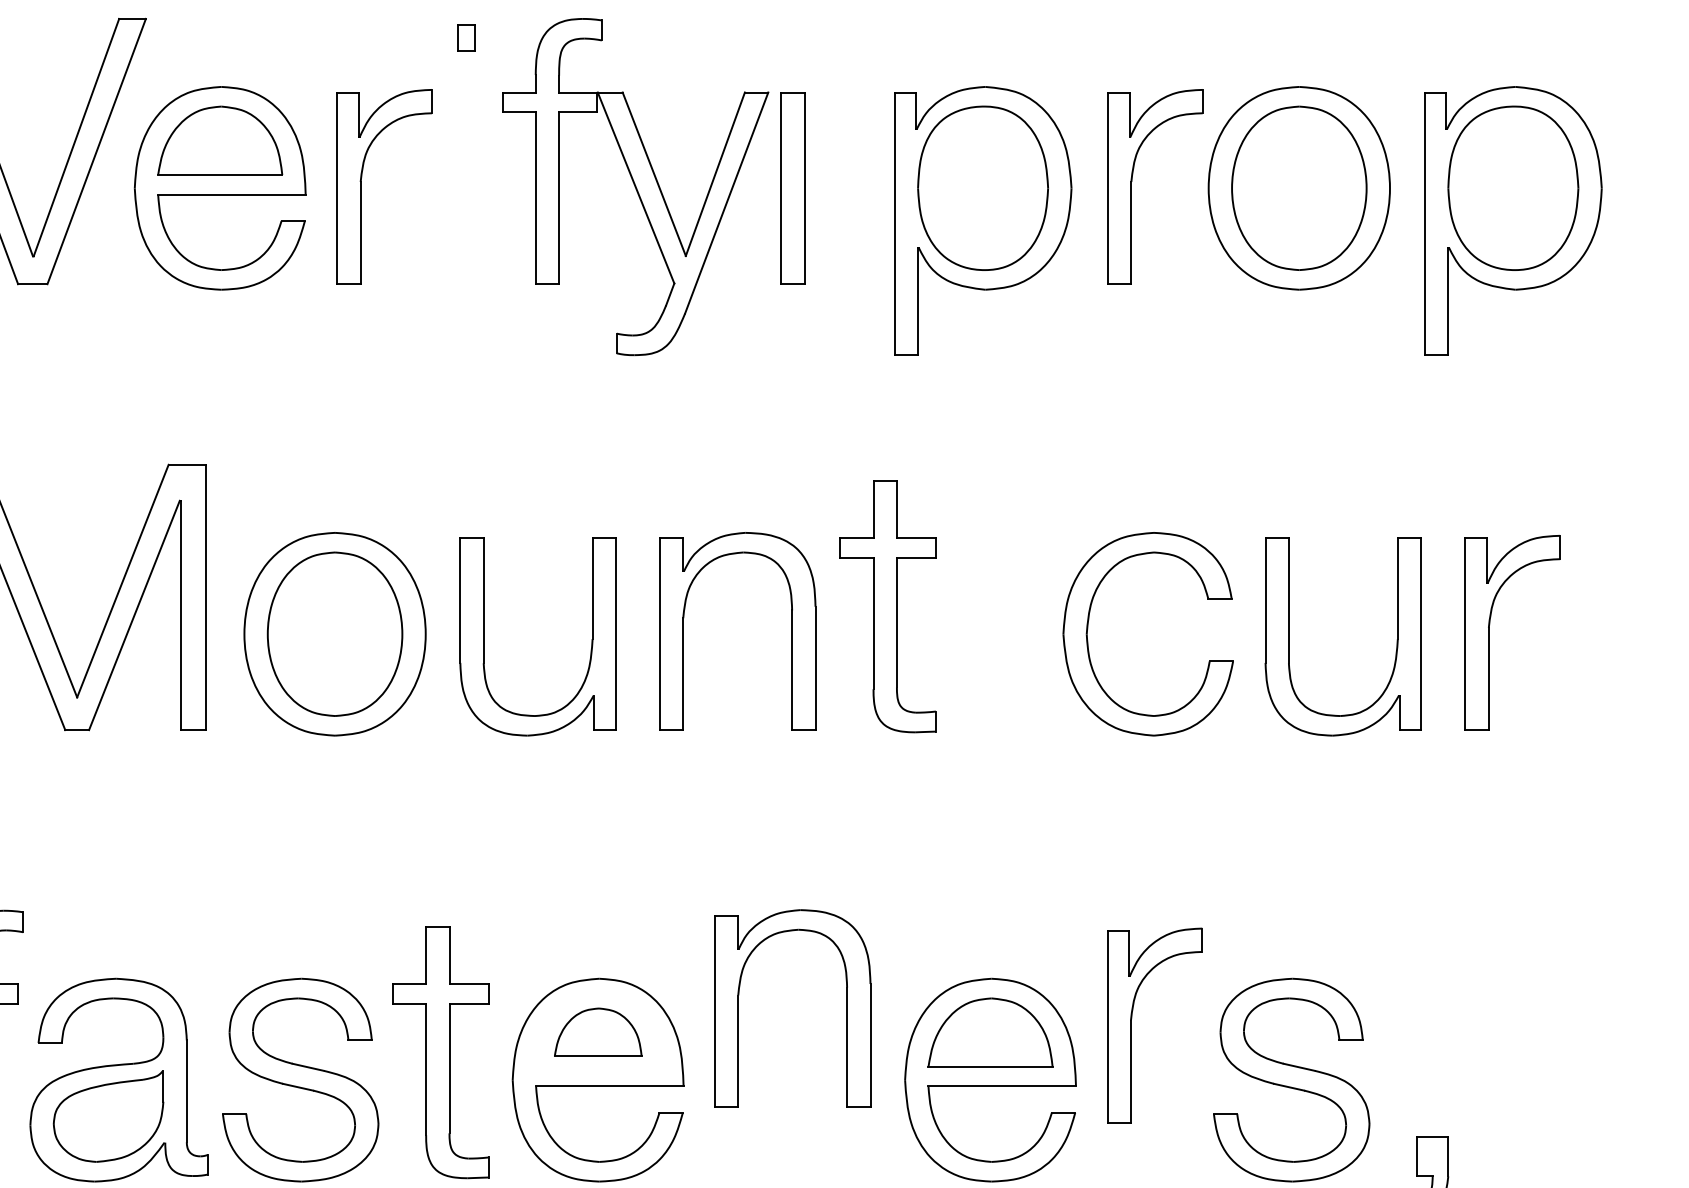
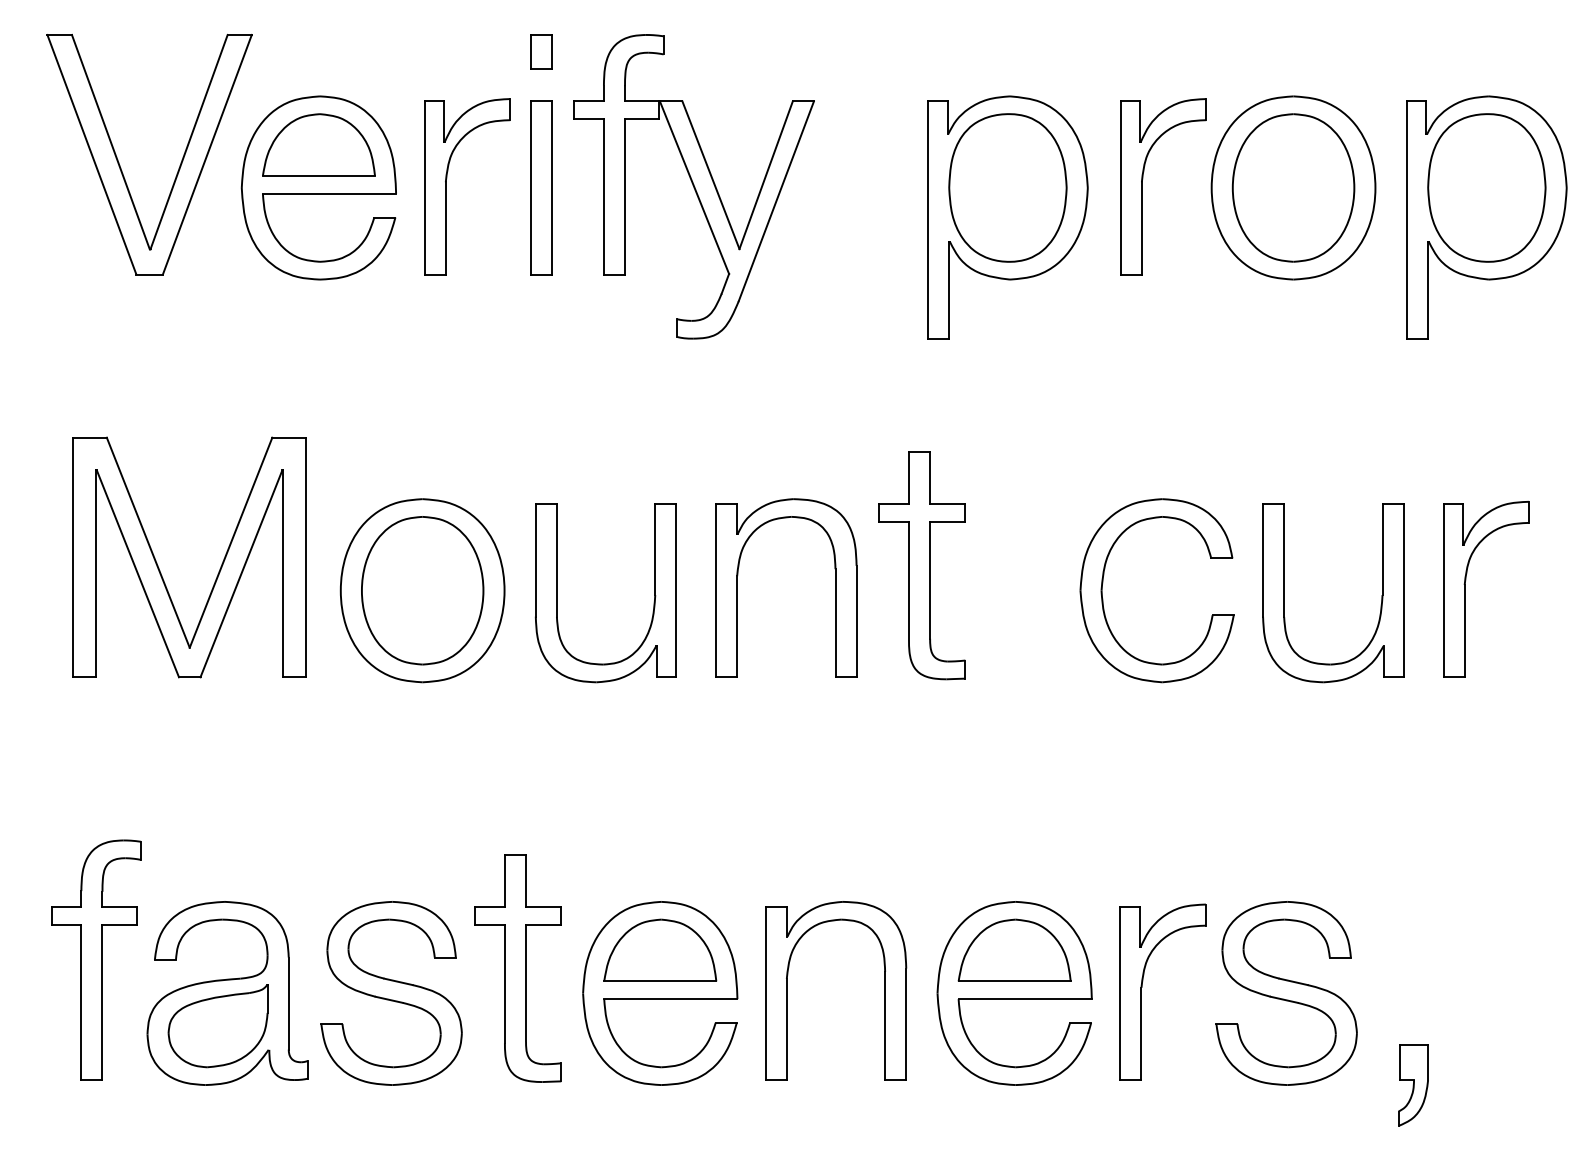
part: (466, 37) -> (541, 51), size x1.43
part: (793, 187) -> (541, 187), moved
part: (846, 1008) -> (884, 990), moved
part: (1132, 1020) -> (1142, 987), moved
part: (598, 1031) -> (660, 949), size x1.43

